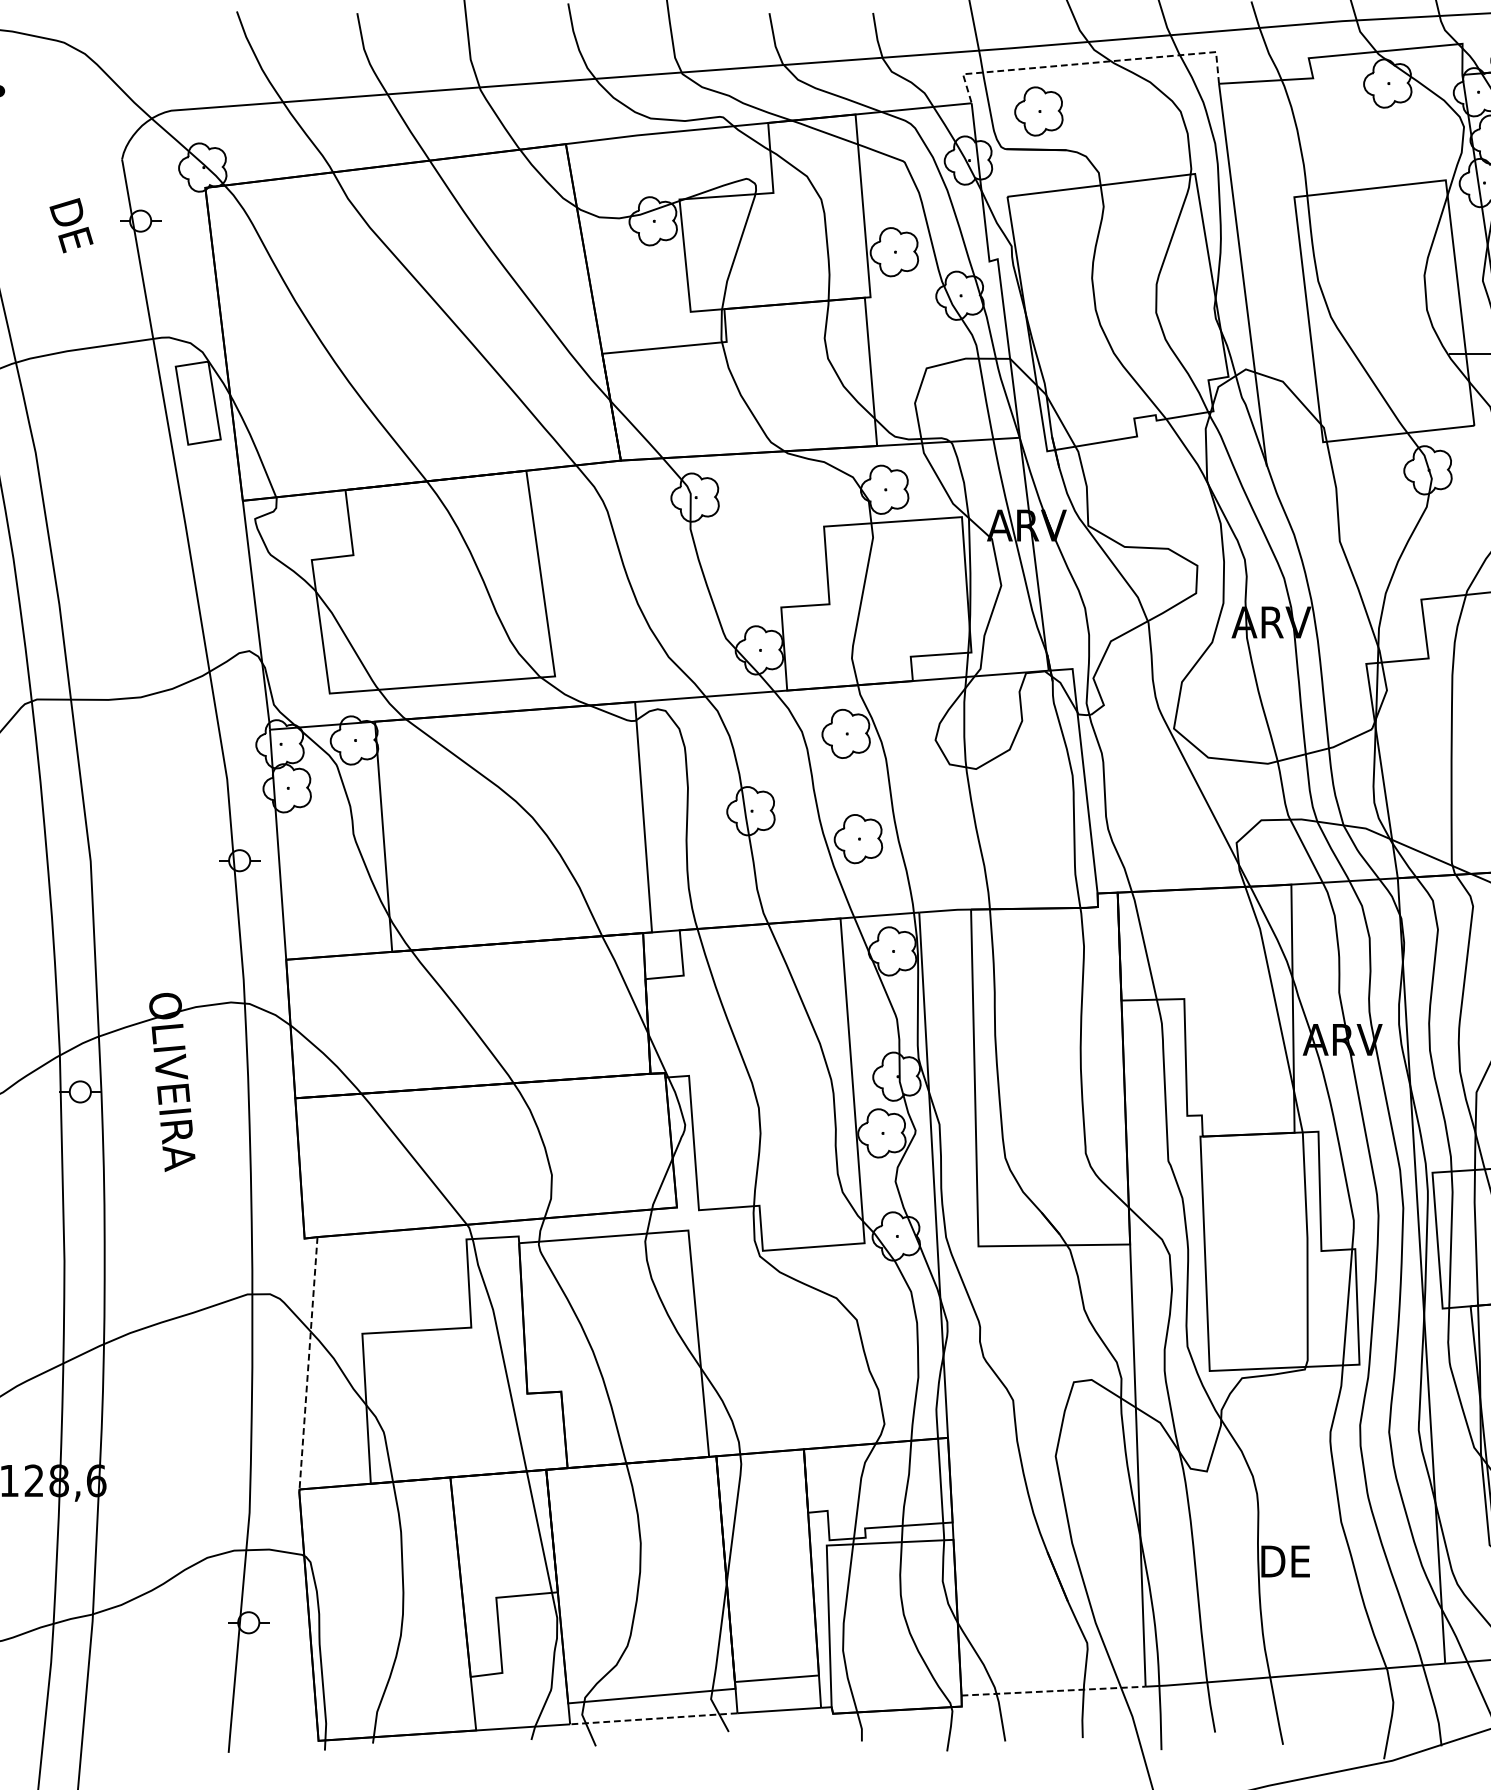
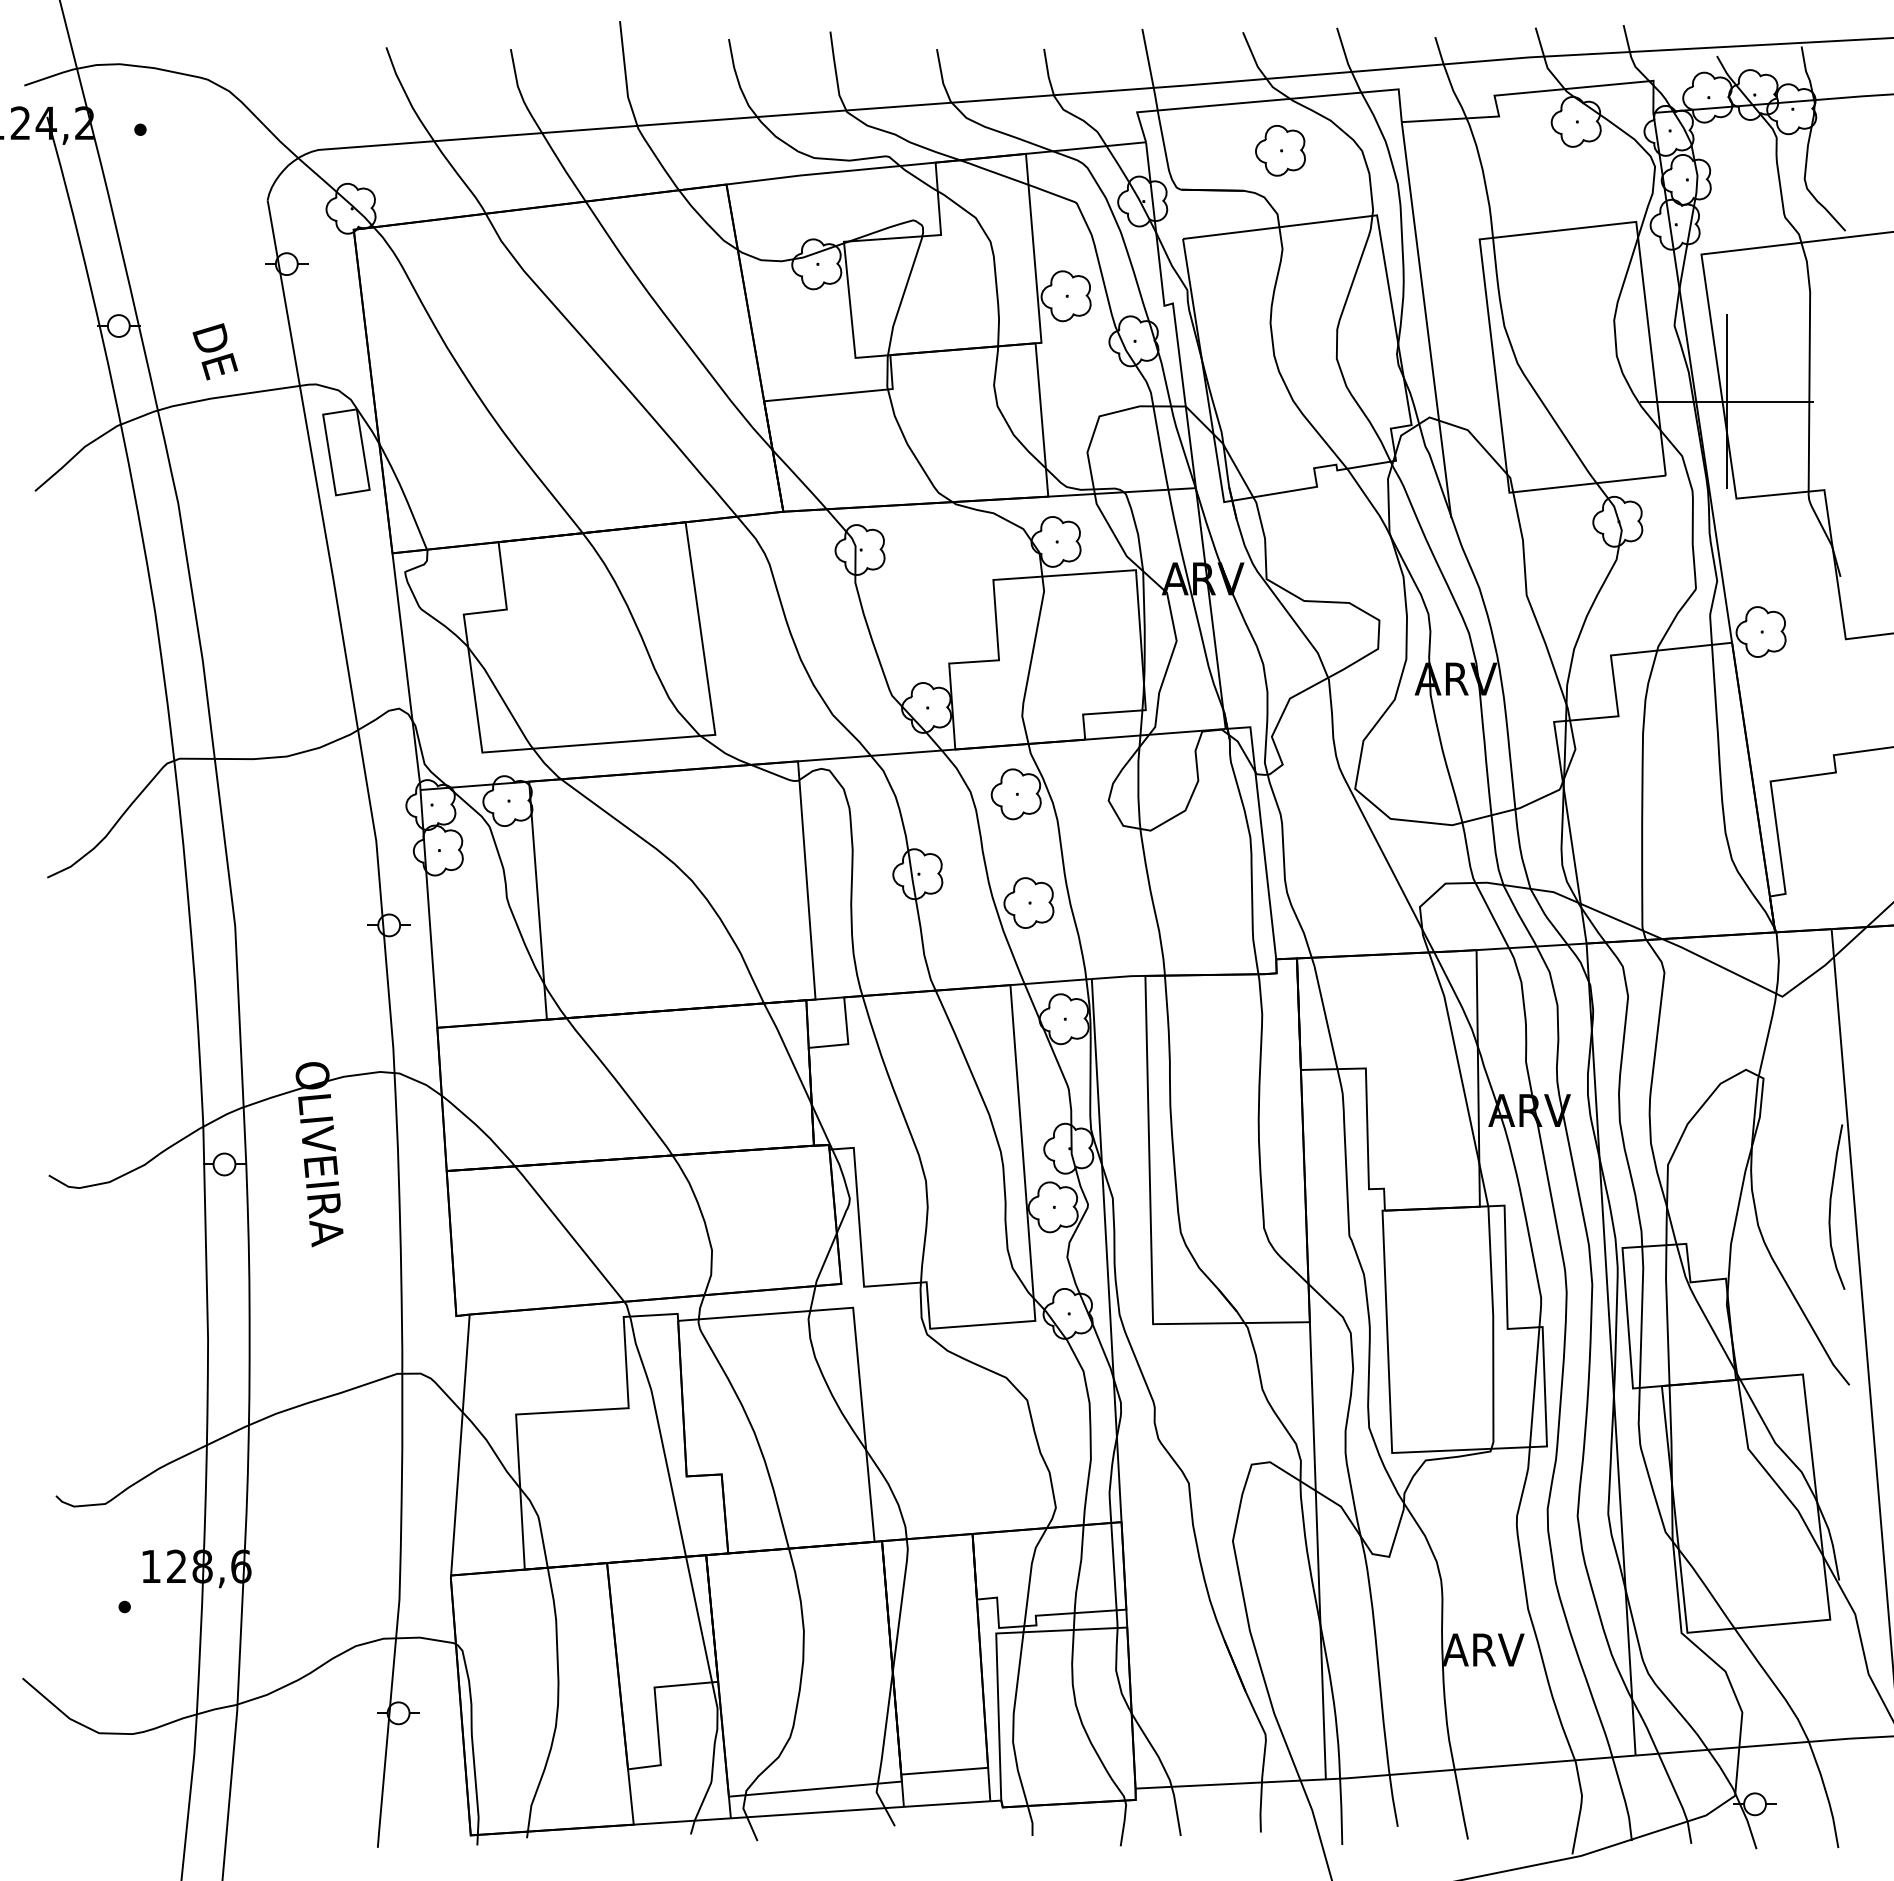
line: (1090, 62) -> (1268, 100), dashed -> solid
part: (1038, 111) -> (1280, 150), moved
text: (70, 225) -> (214, 351), moved
line: (308, 1363) -> (460, 1445), dashed -> solid
text: (1298, 1561) -> (1483, 1649), DE -> ARV
line: (1054, 1690) -> (1231, 1783), dashed -> solid
line: (653, 1718) -> (817, 1812), dashed -> solid

